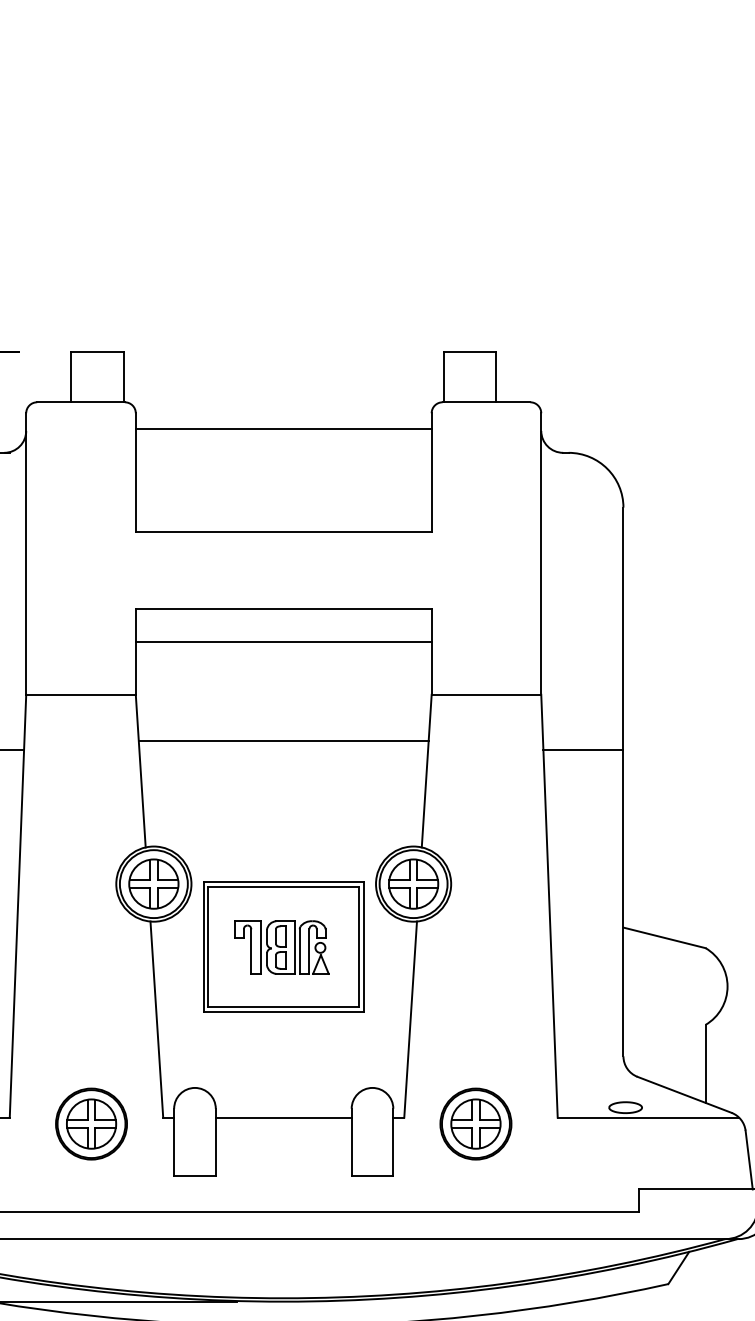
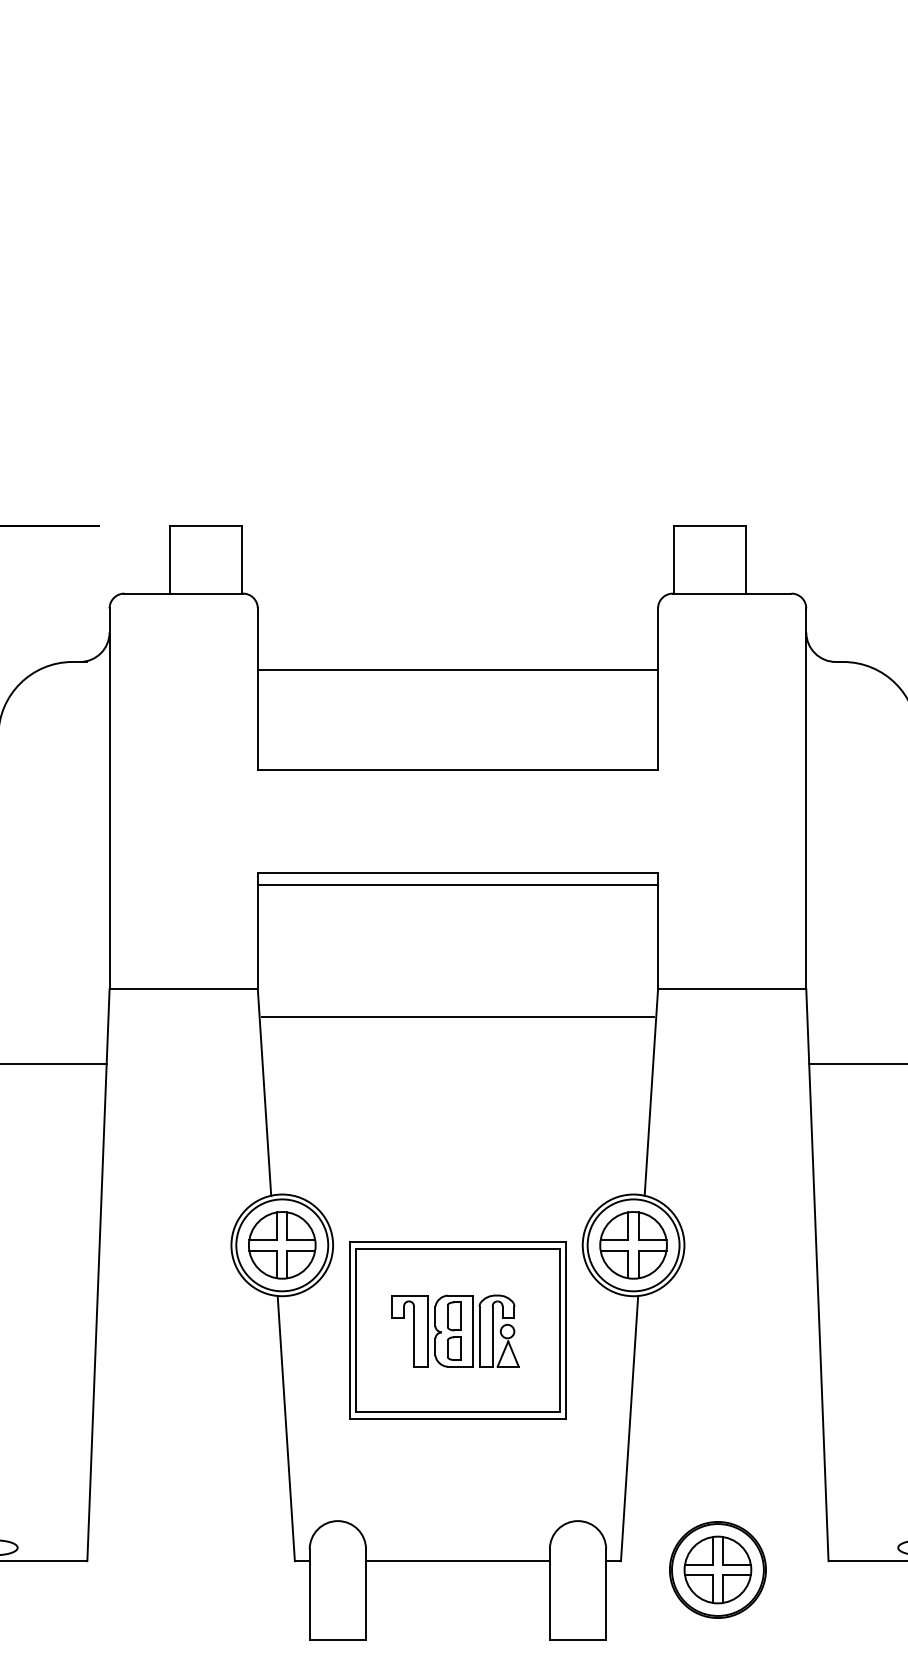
line: (283, 428) -> (457, 669), moved
line: (283, 641) -> (457, 884), moved
line: (283, 740) -> (457, 1017), moved
part: (91, 1123) -> (197, 1569), removed

